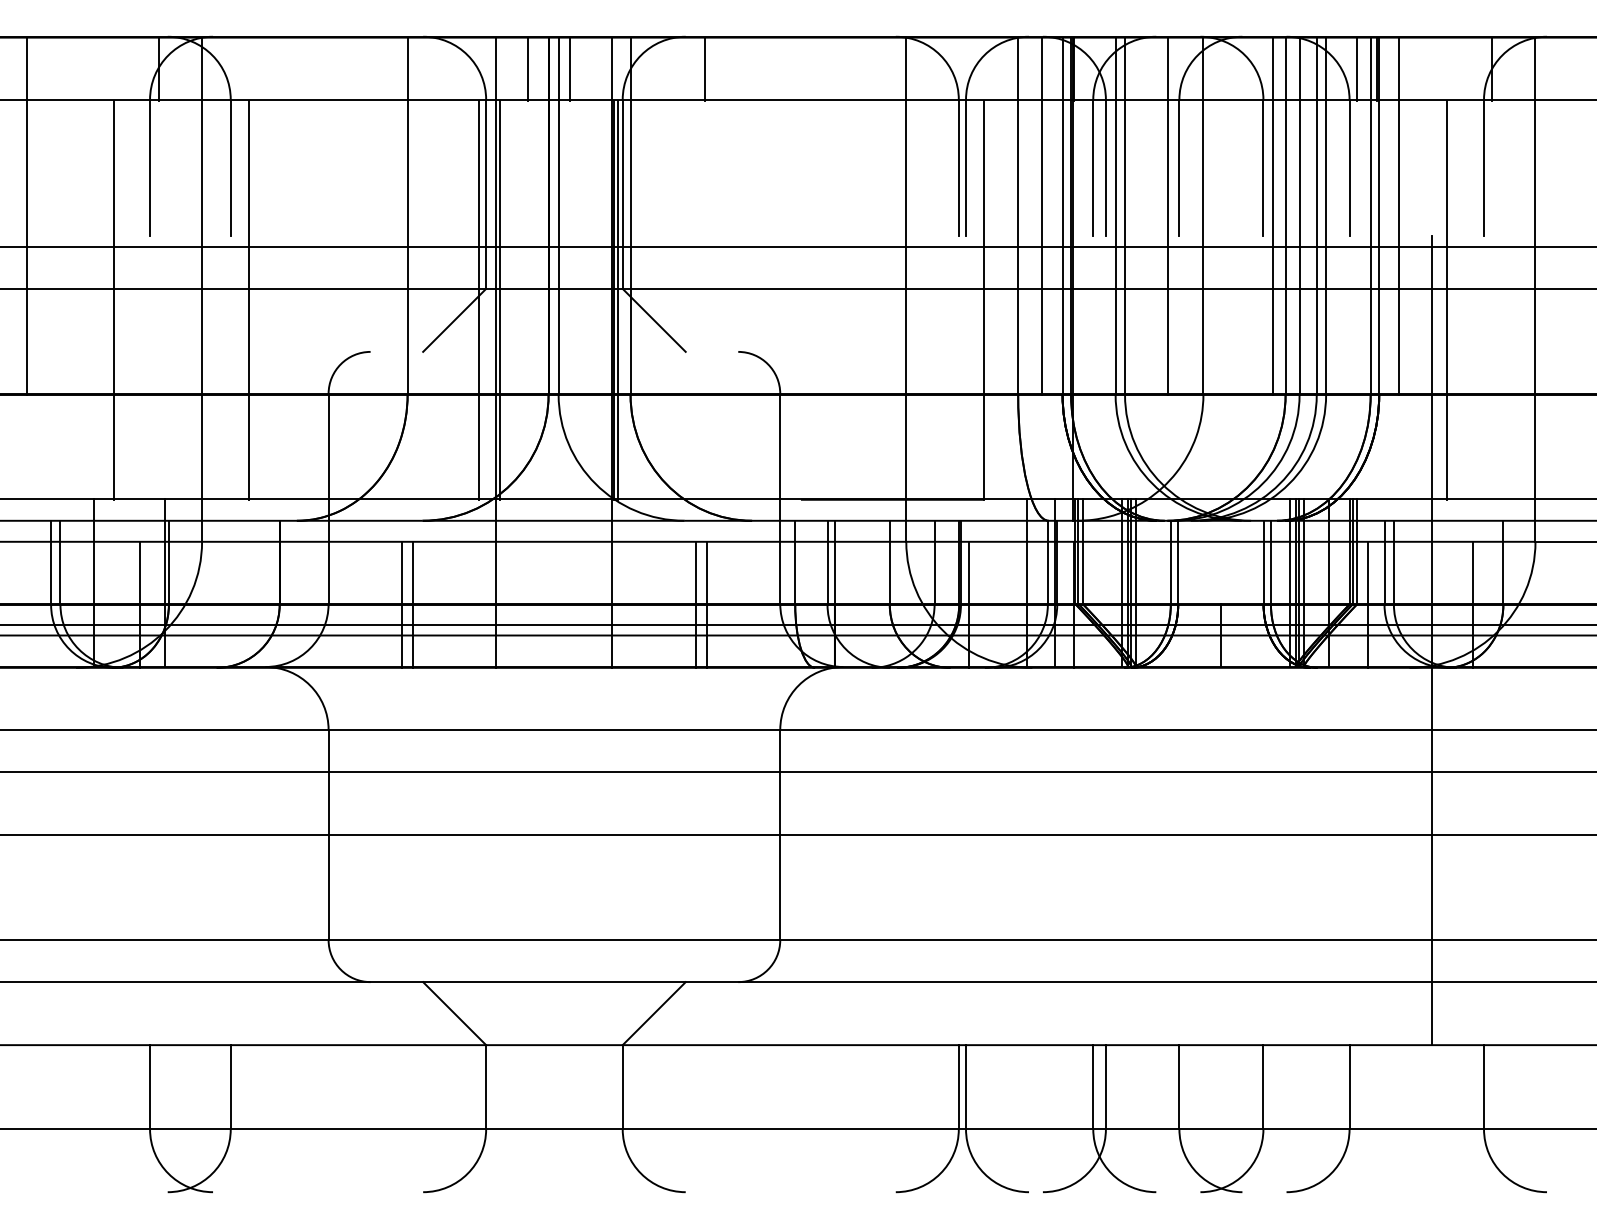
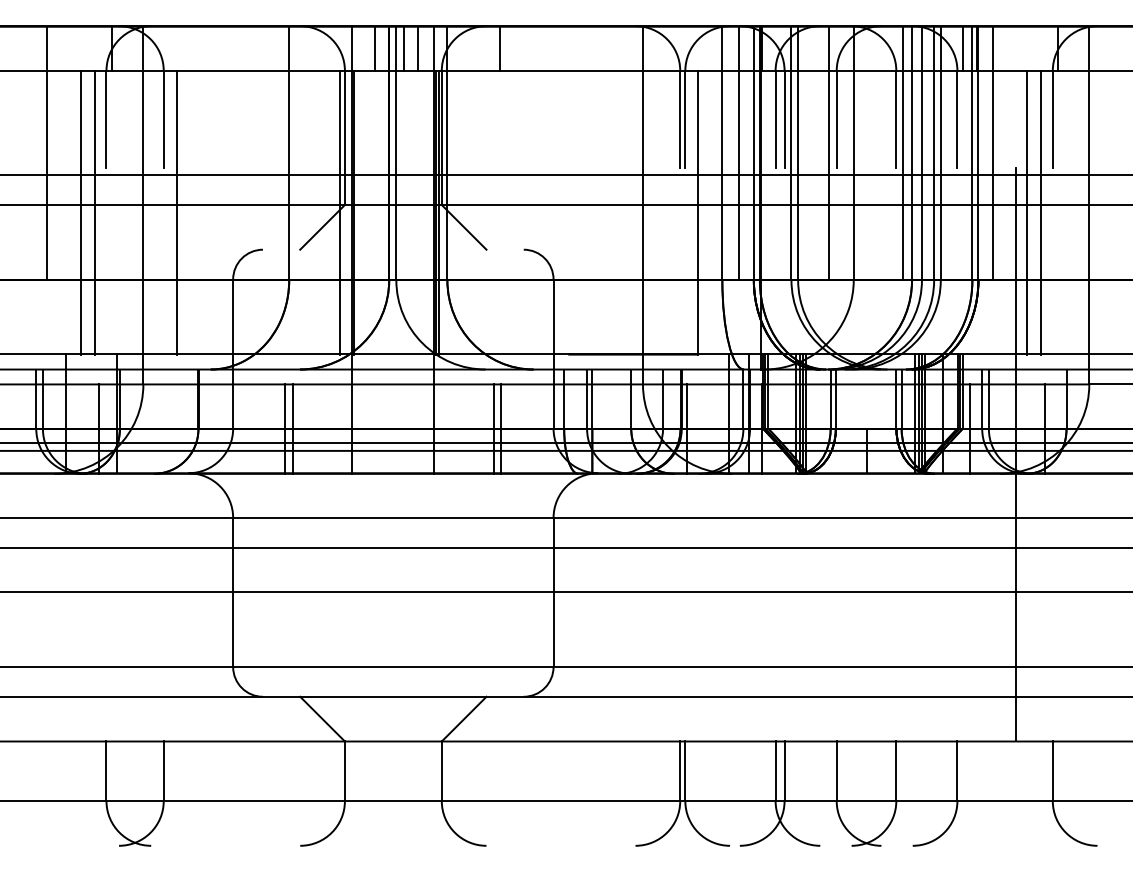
line: (589, 68) -> (418, 48), added
line: (27, 215) -> (47, 152), moved
line: (134, 299) -> (95, 212), added
line: (1467, 299) -> (1041, 212), added

